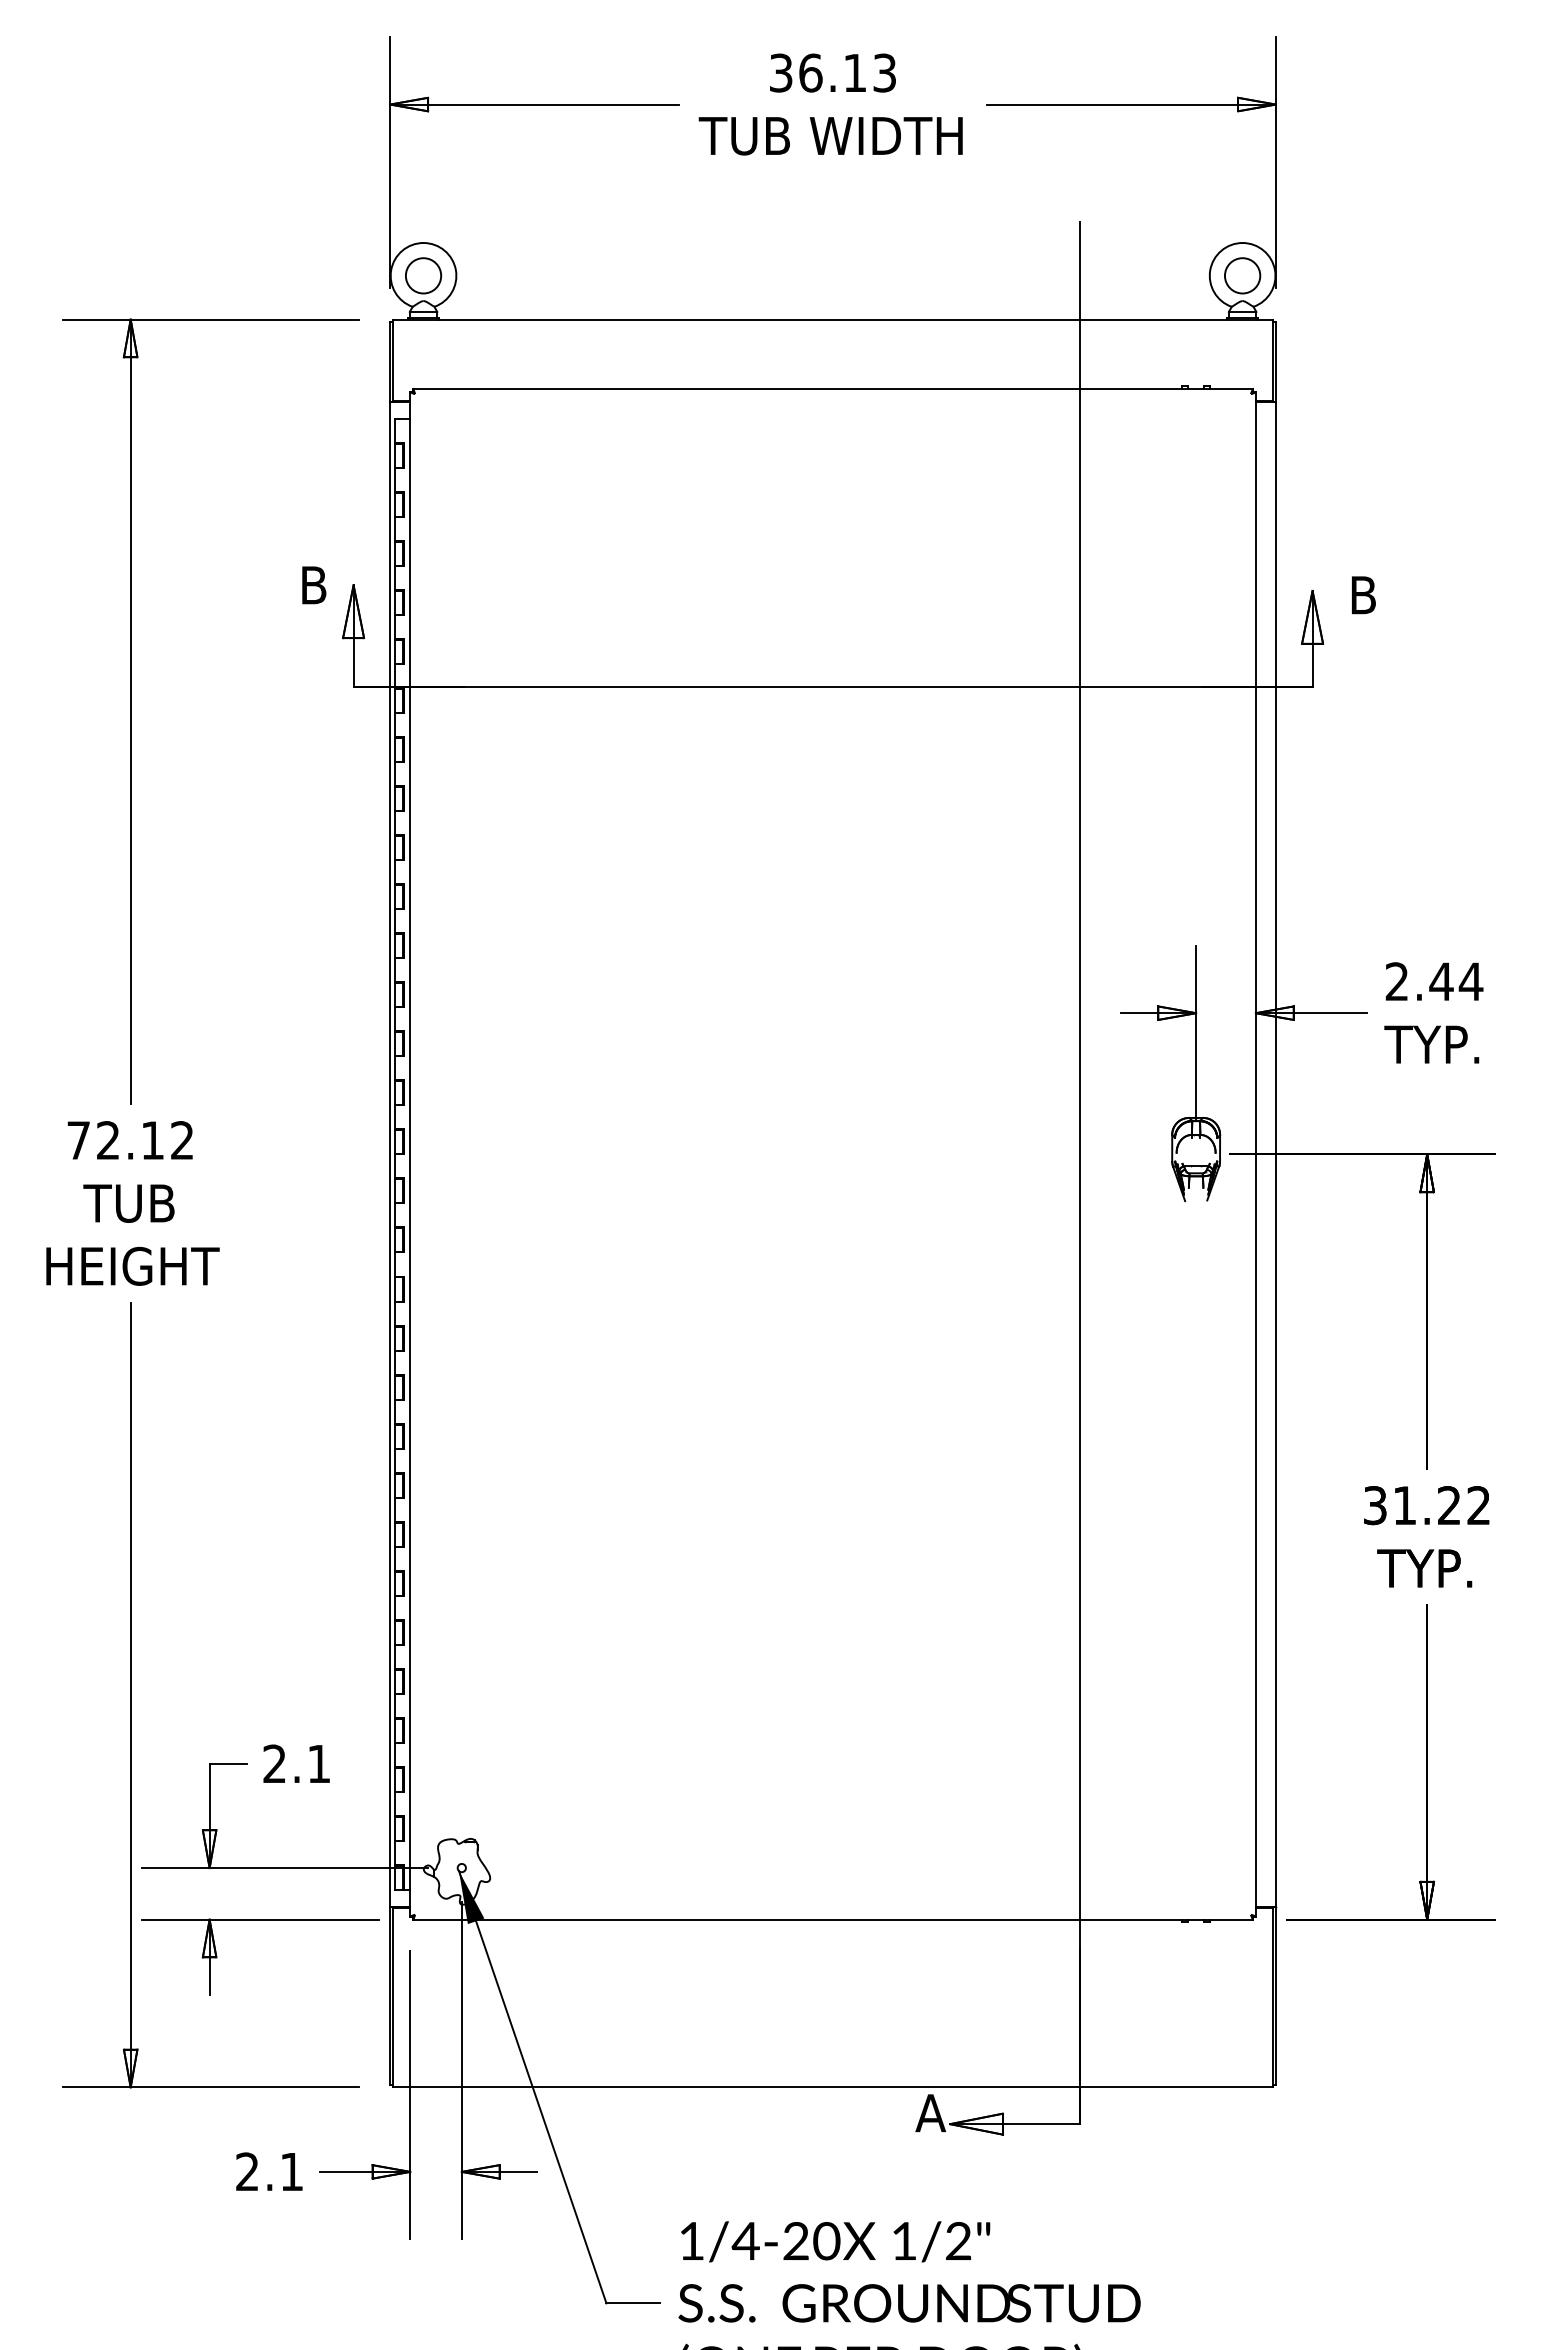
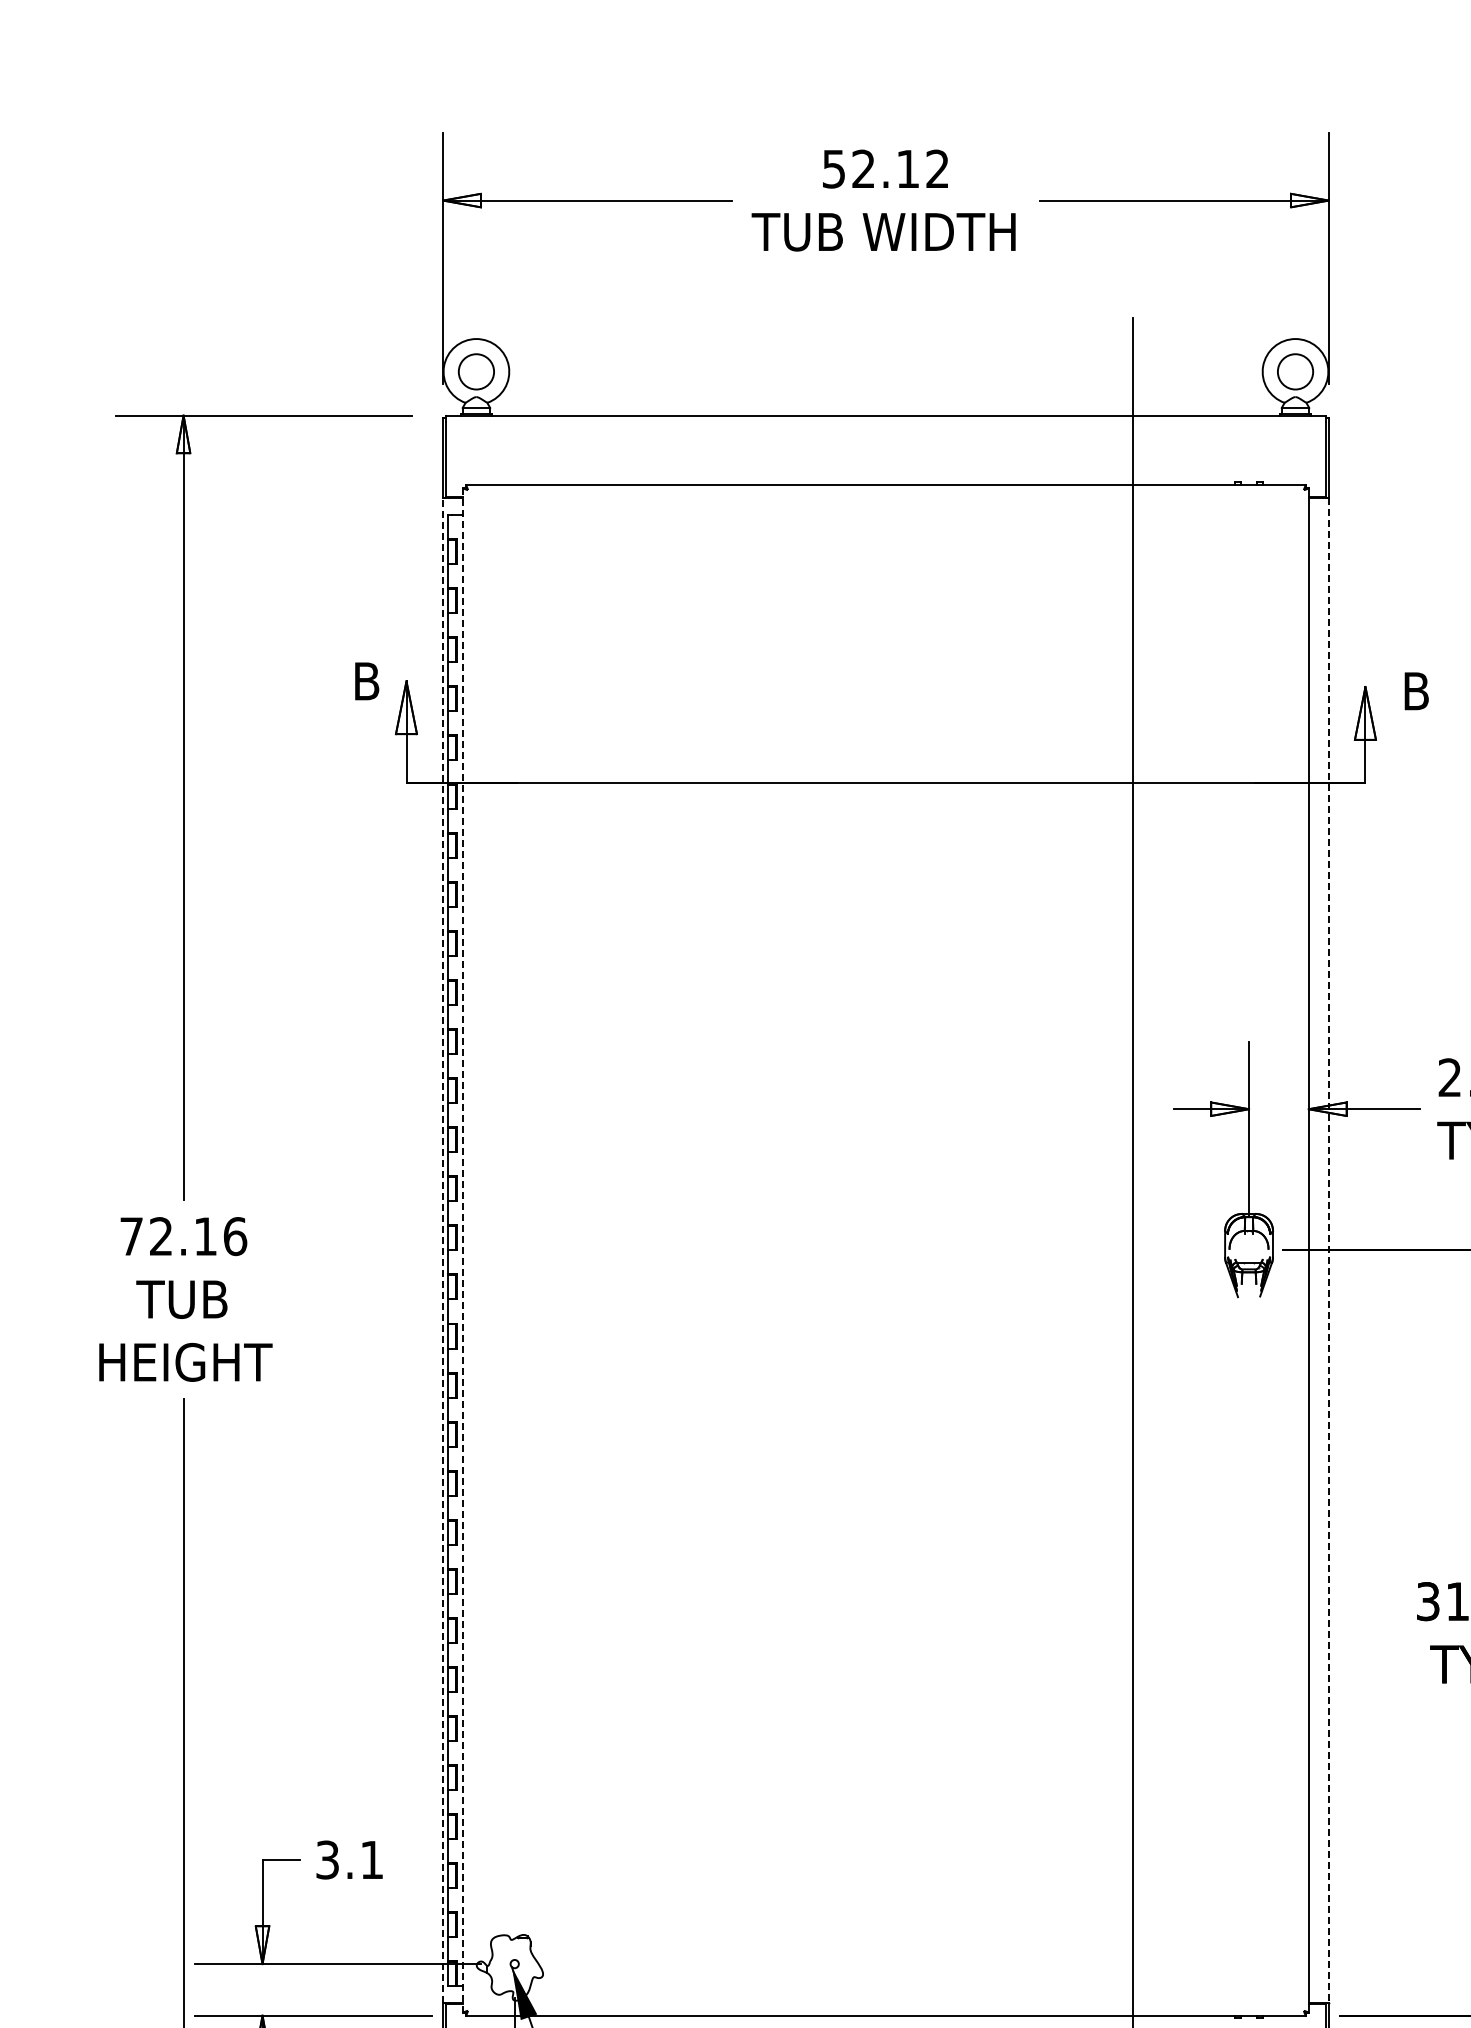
text: (832, 72) -> (885, 168), 36.13 -> 52.12
text: (182, 1140) -> (235, 1236), 72.12 -> 72.16
line: (390, 1153) -> (443, 1249), solid -> dashed
line: (410, 1154) -> (463, 1250), solid -> dashed
line: (1275, 1154) -> (1328, 1250), solid -> dashed
text: (274, 1763) -> (327, 1859), 2.1 -> 3.1

